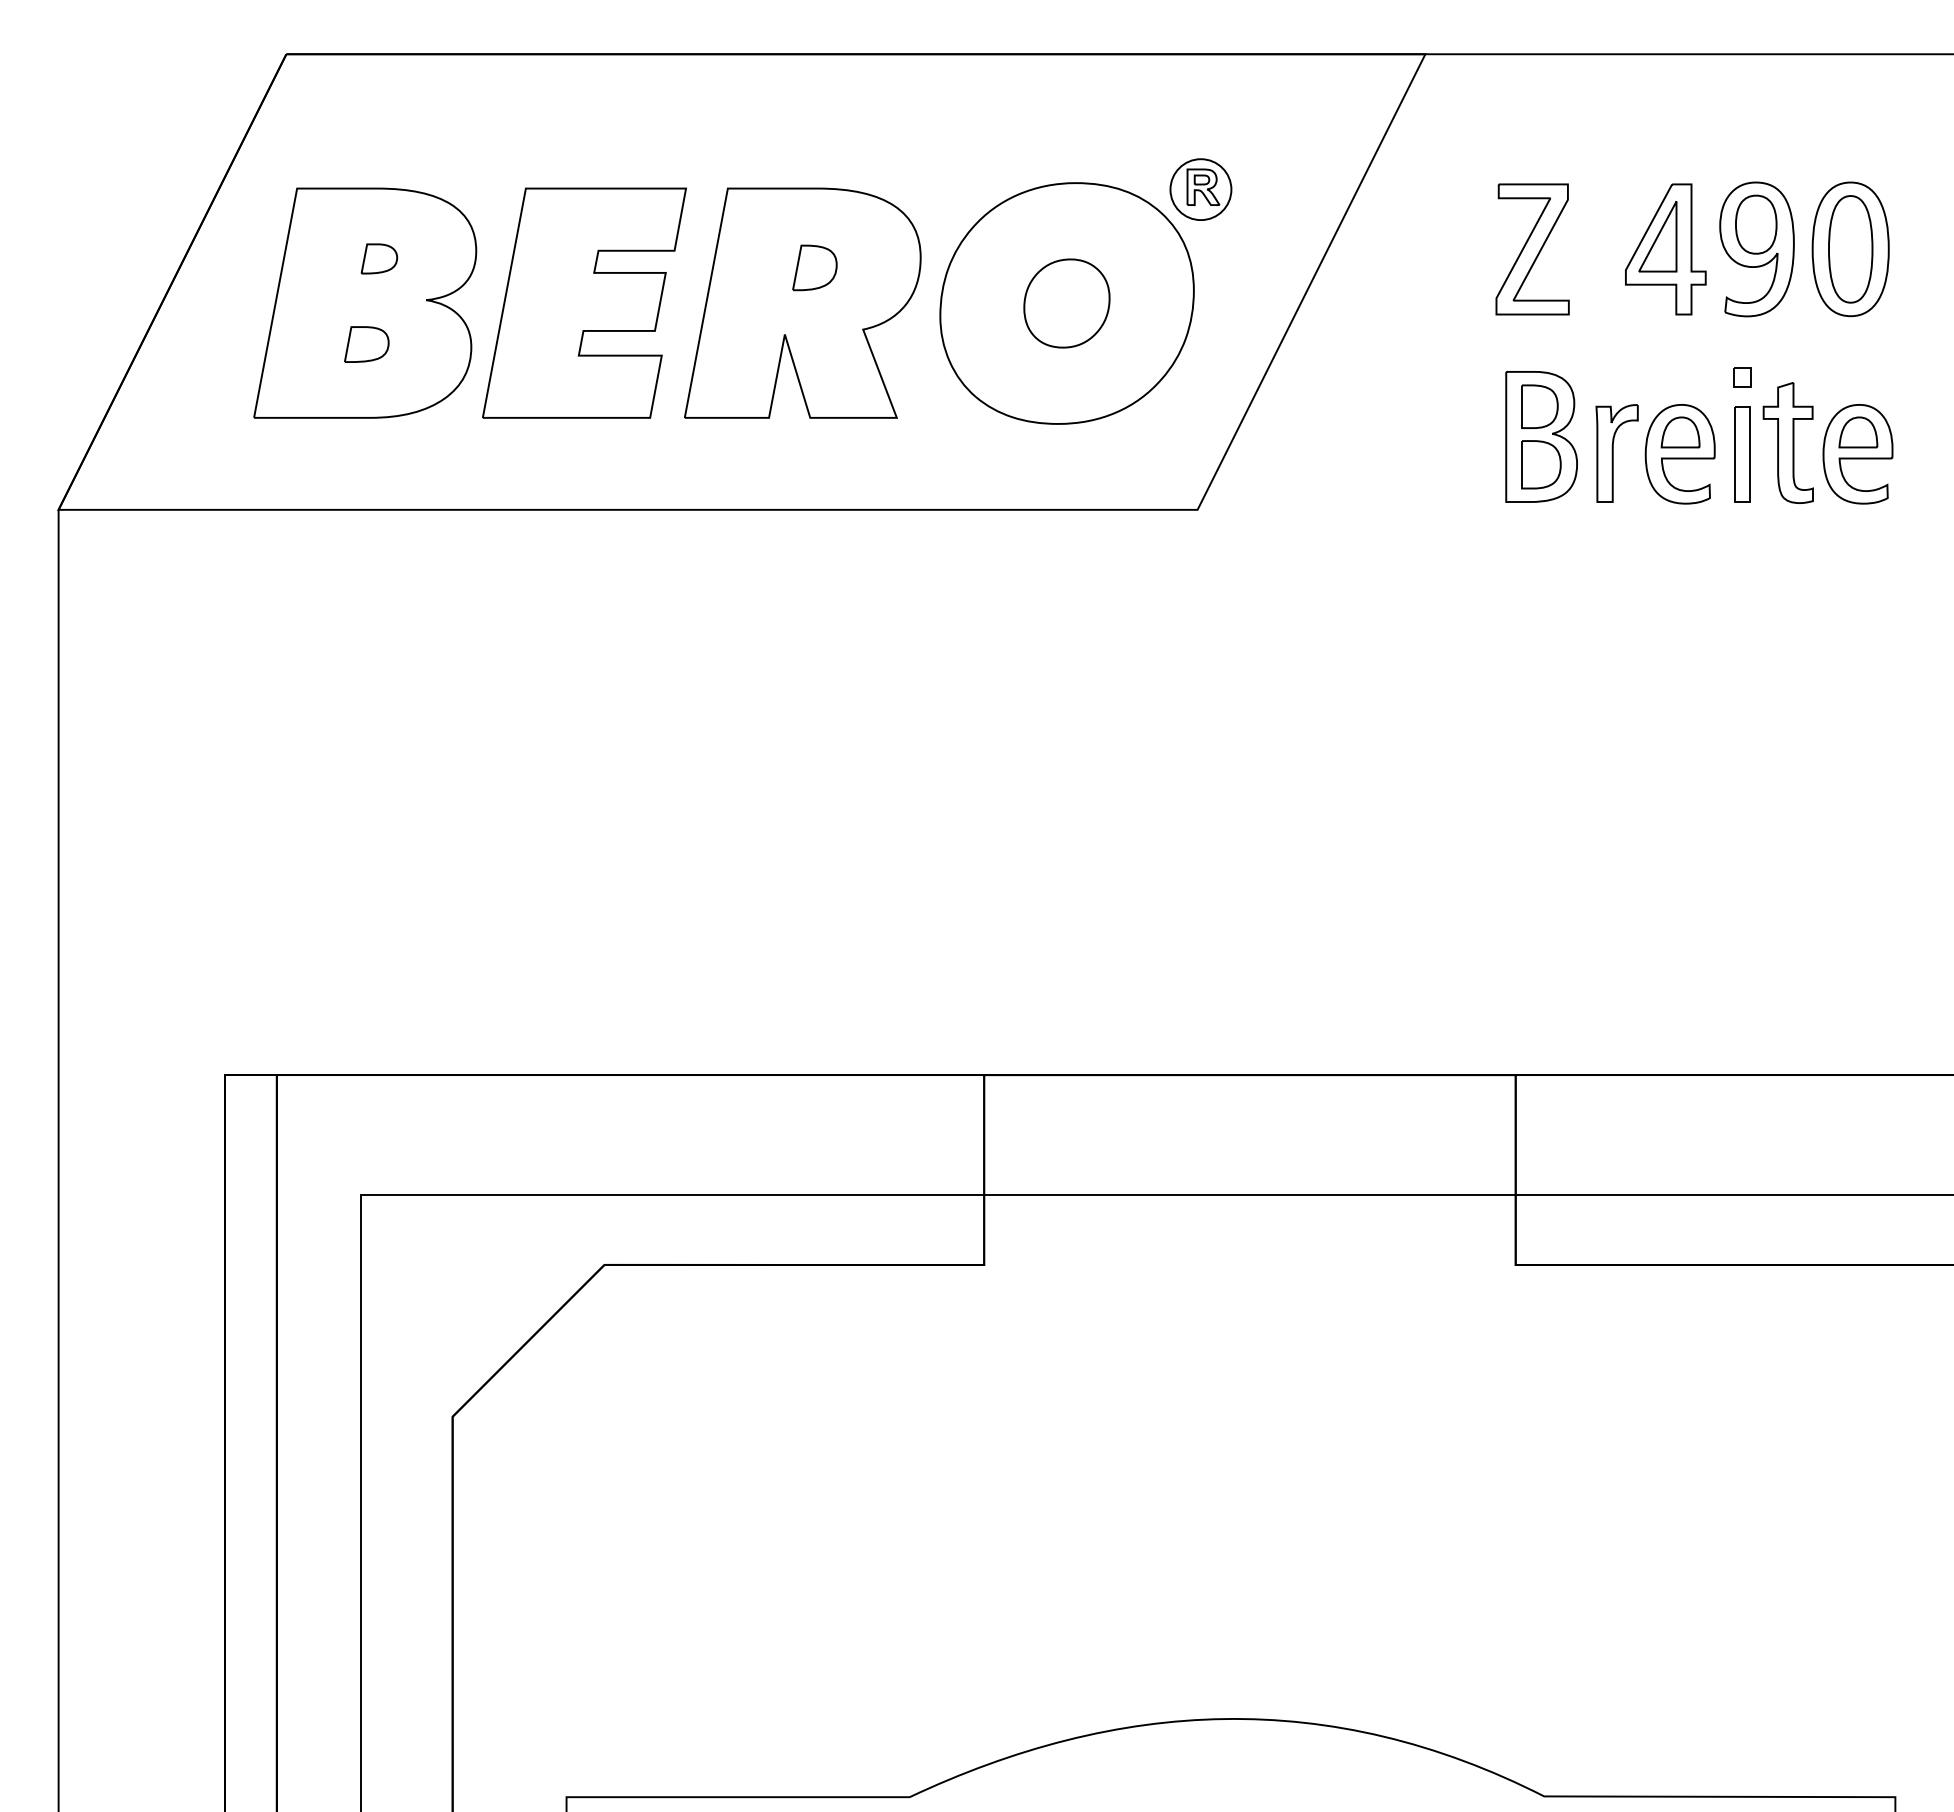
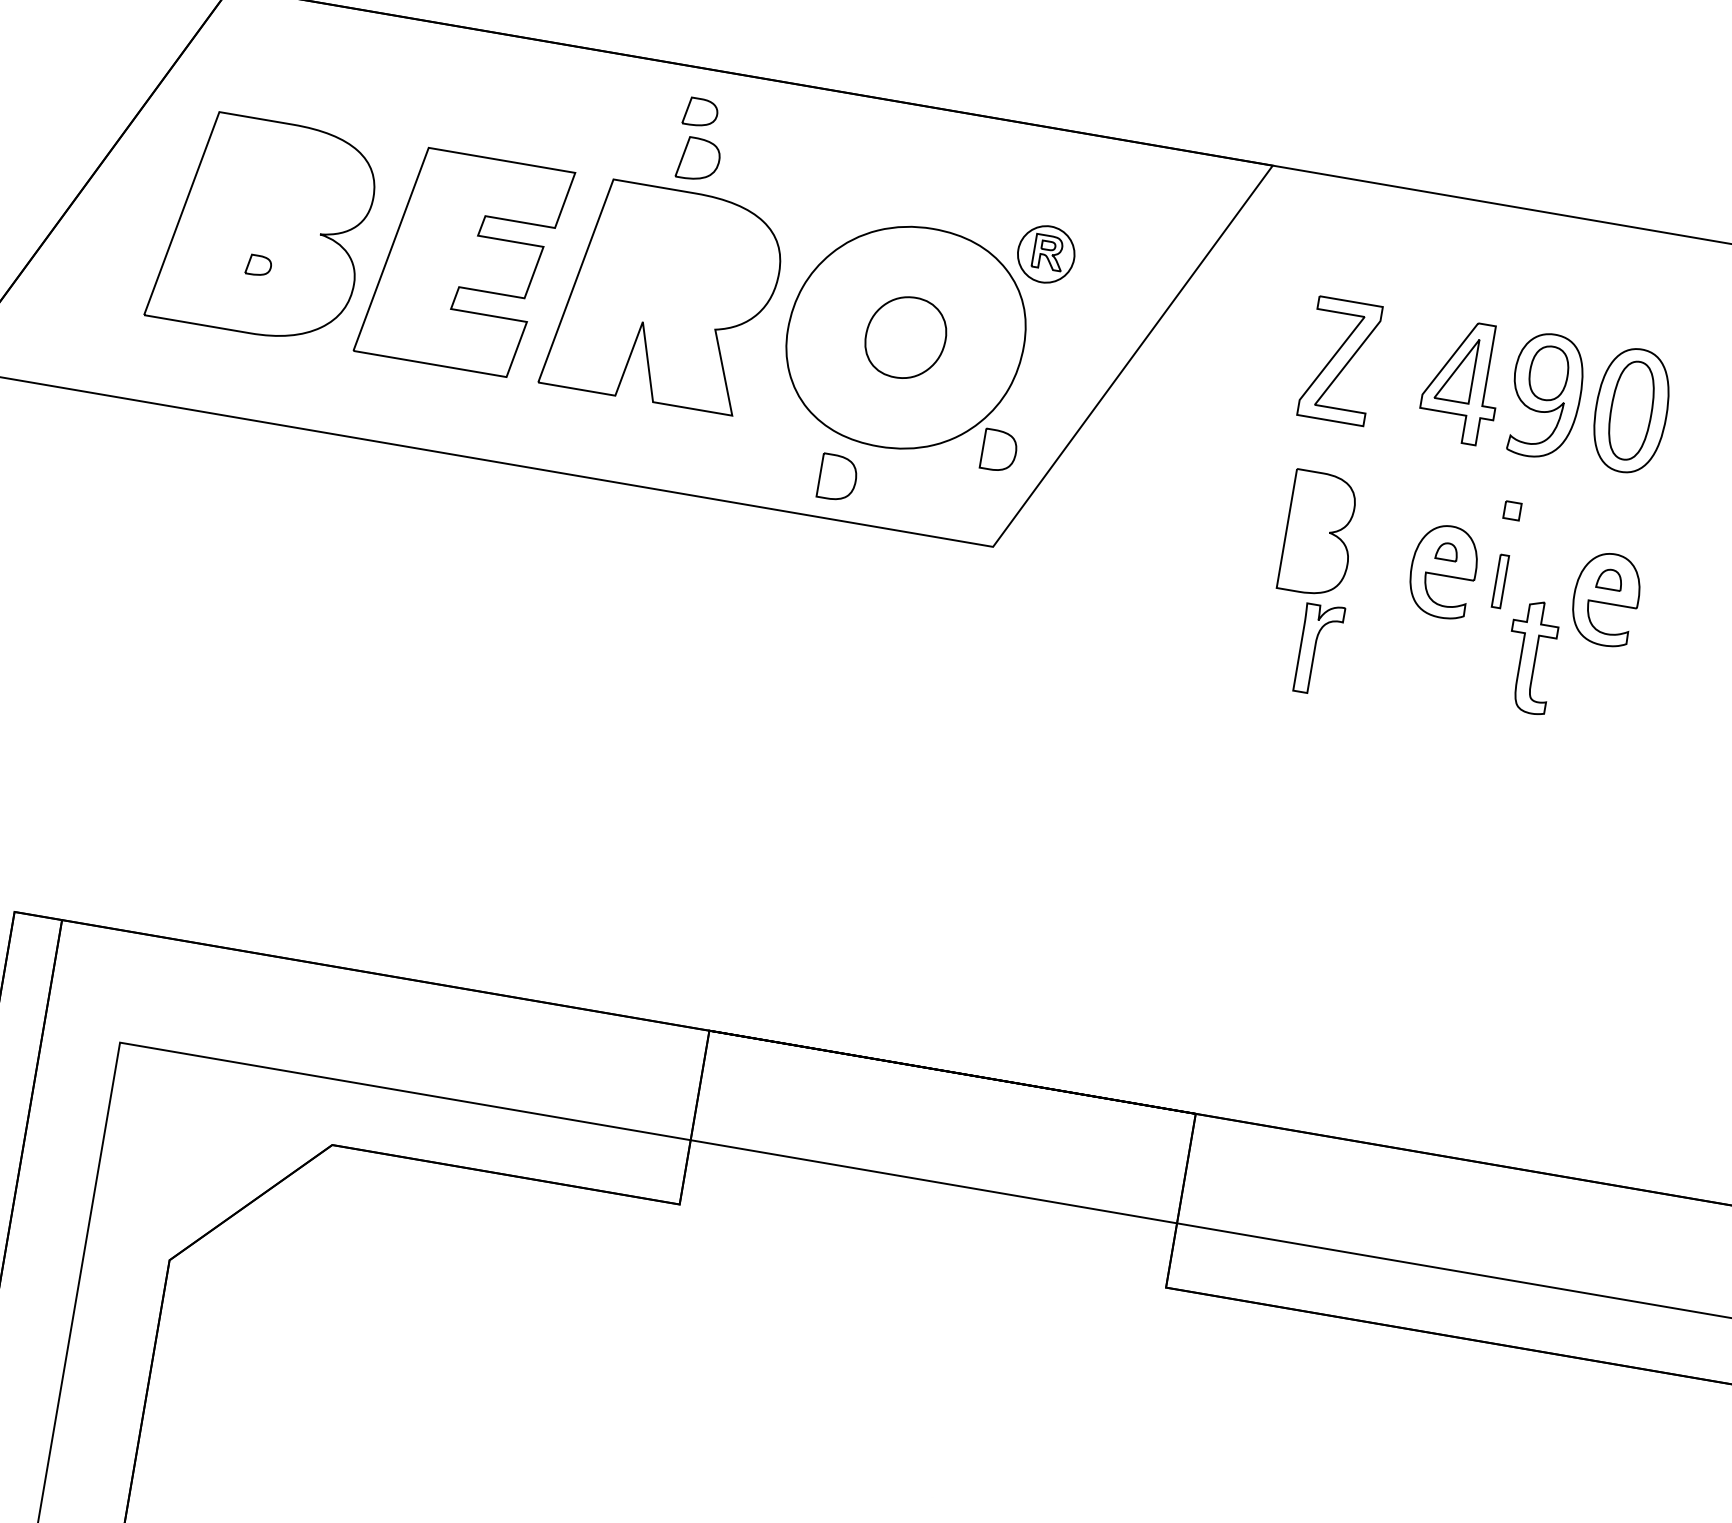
part: (379, 258) -> (700, 112), moved
part: (814, 267) -> (698, 159), moved
part: (366, 344) -> (258, 265), size x0.6
part: (1539, 406) -> (999, 450), moved
part: (1680, 432) -> (1447, 551), size x0.6
part: (1858, 432) -> (1609, 579), size x0.7
part: (1787, 442) -> (1529, 656), moved
part: (1616, 453) -> (1318, 649), moved
part: (1742, 454) -> (1500, 581), size x0.6
part: (1541, 464) -> (838, 477), moved

